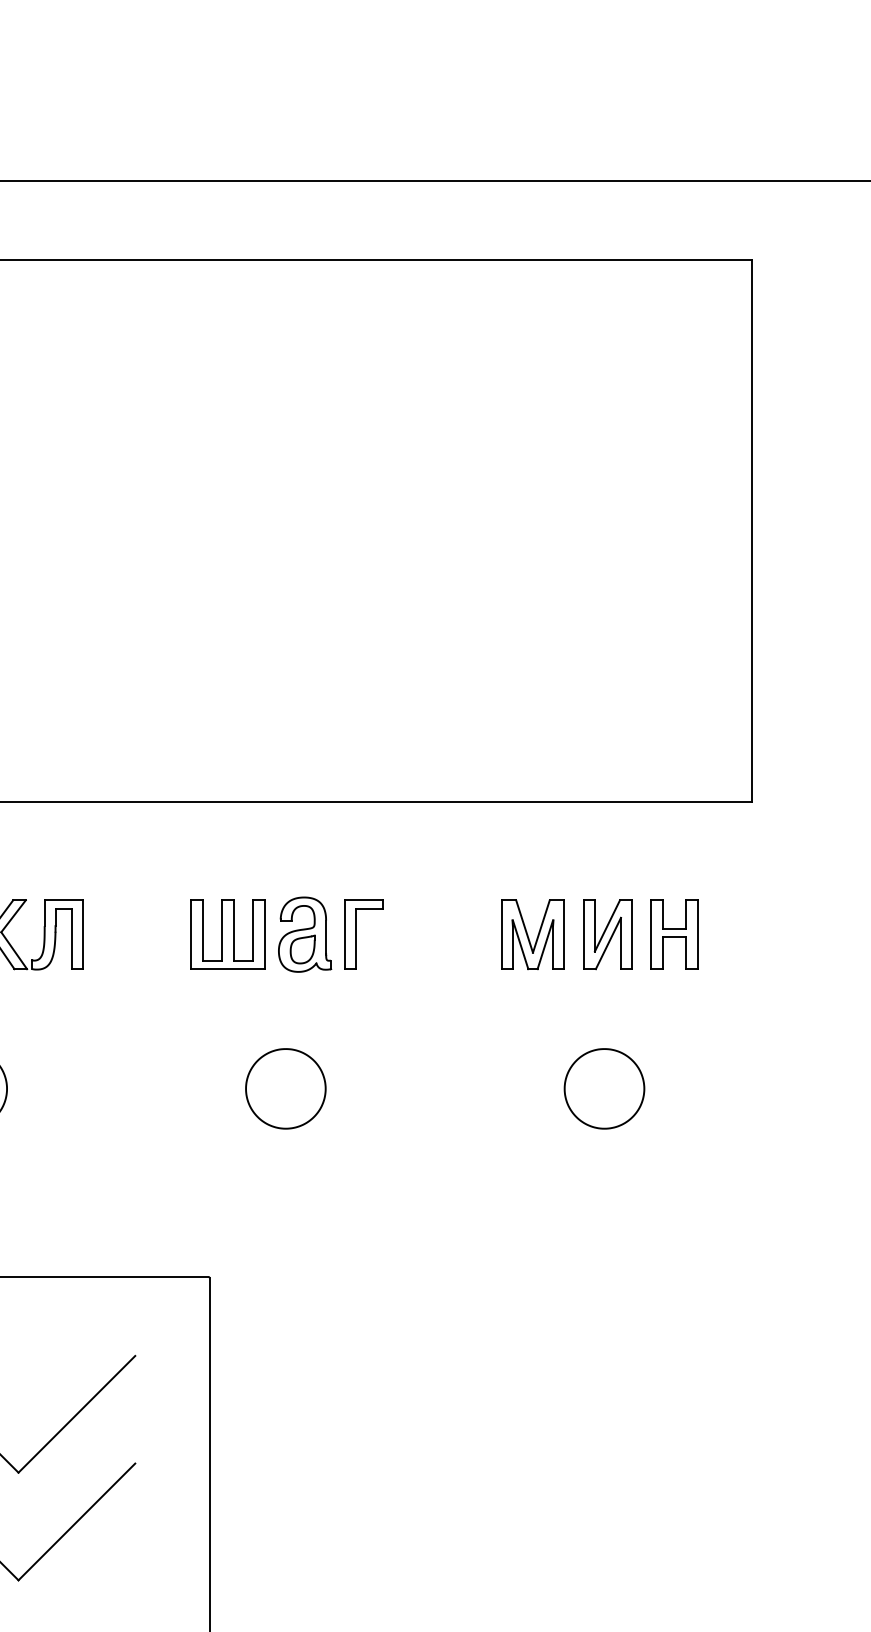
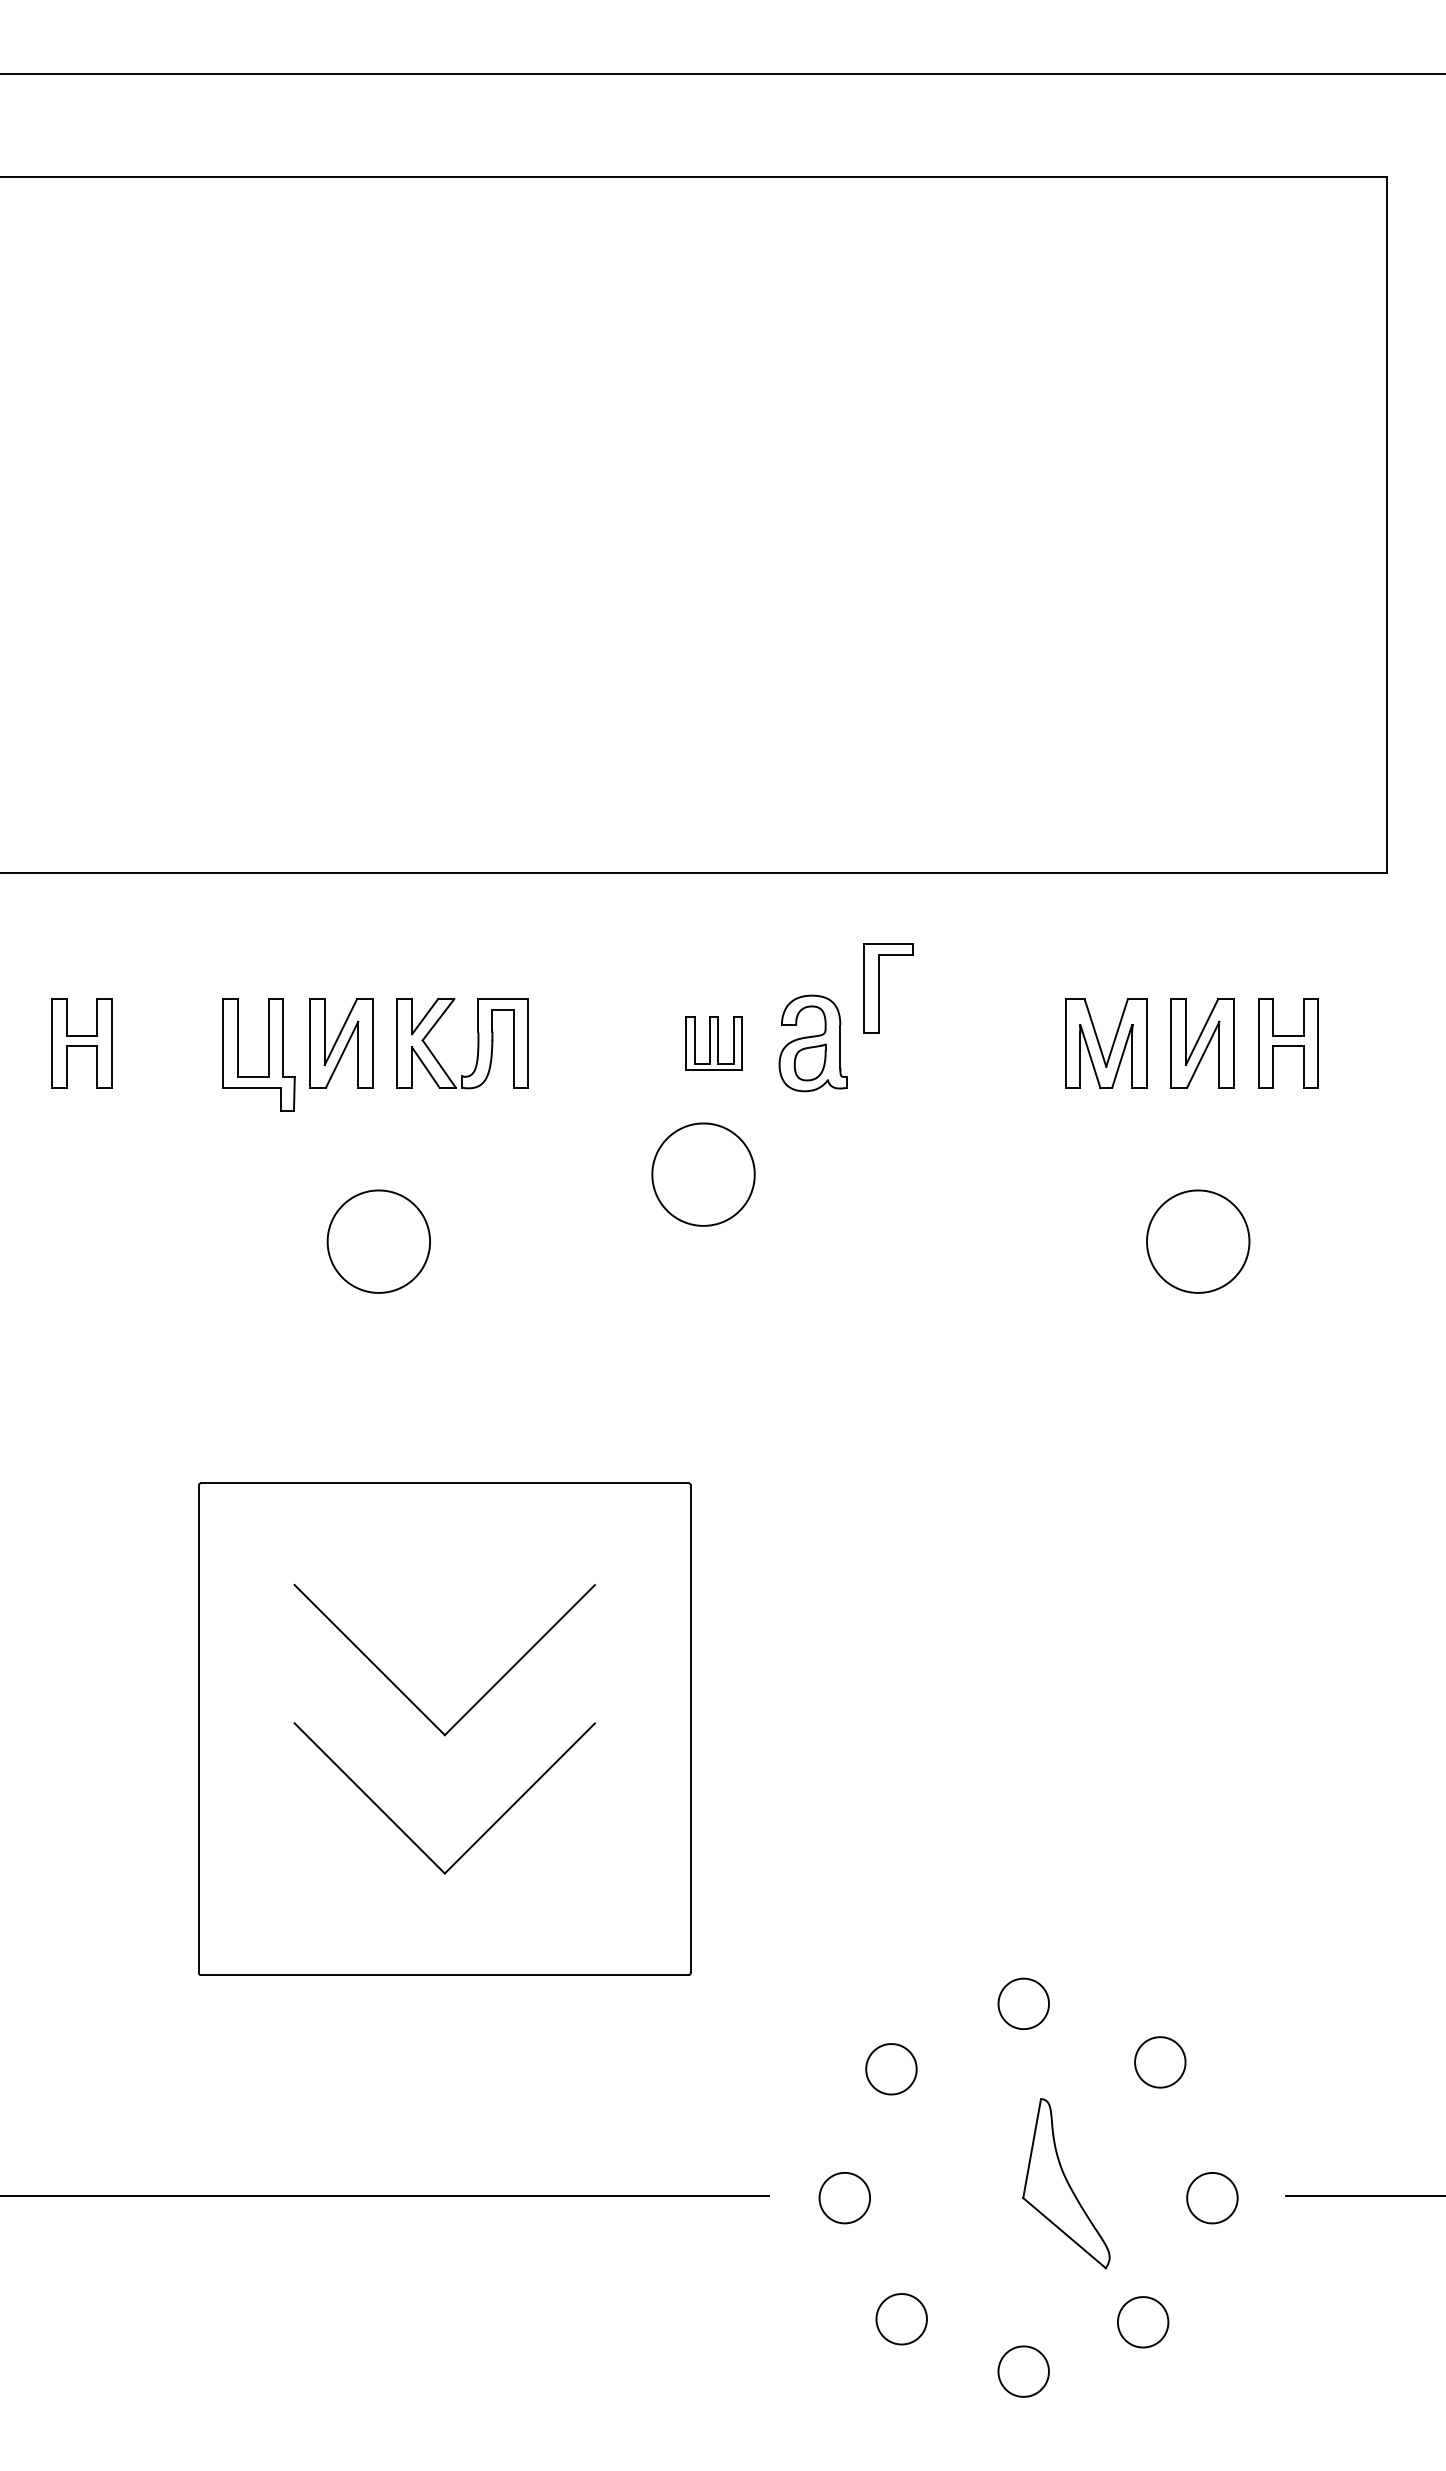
part: (227, 934) -> (713, 1043), size x0.6
part: (356, 934) -> (879, 988), moved
part: (285, 1088) -> (703, 1174), moved

